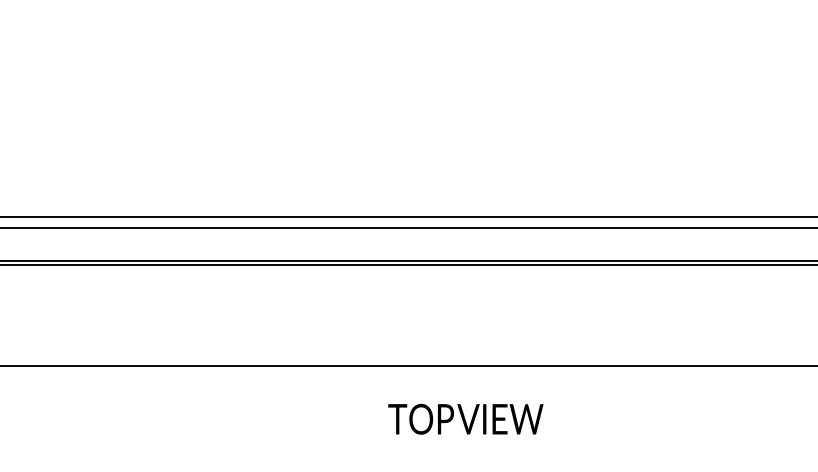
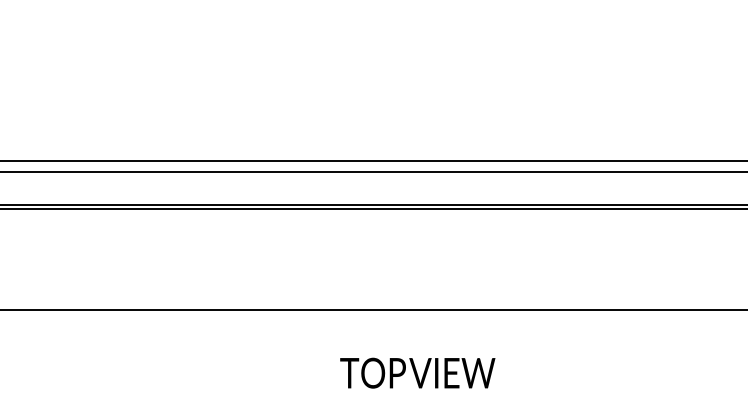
text: (465, 418) -> (417, 372), moved

